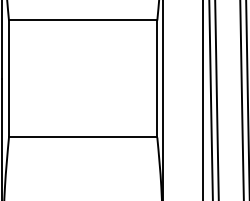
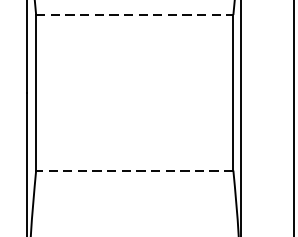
line: (83, 20) -> (135, 14), solid -> dashed
line: (82, 137) -> (133, 170), solid -> dashed

